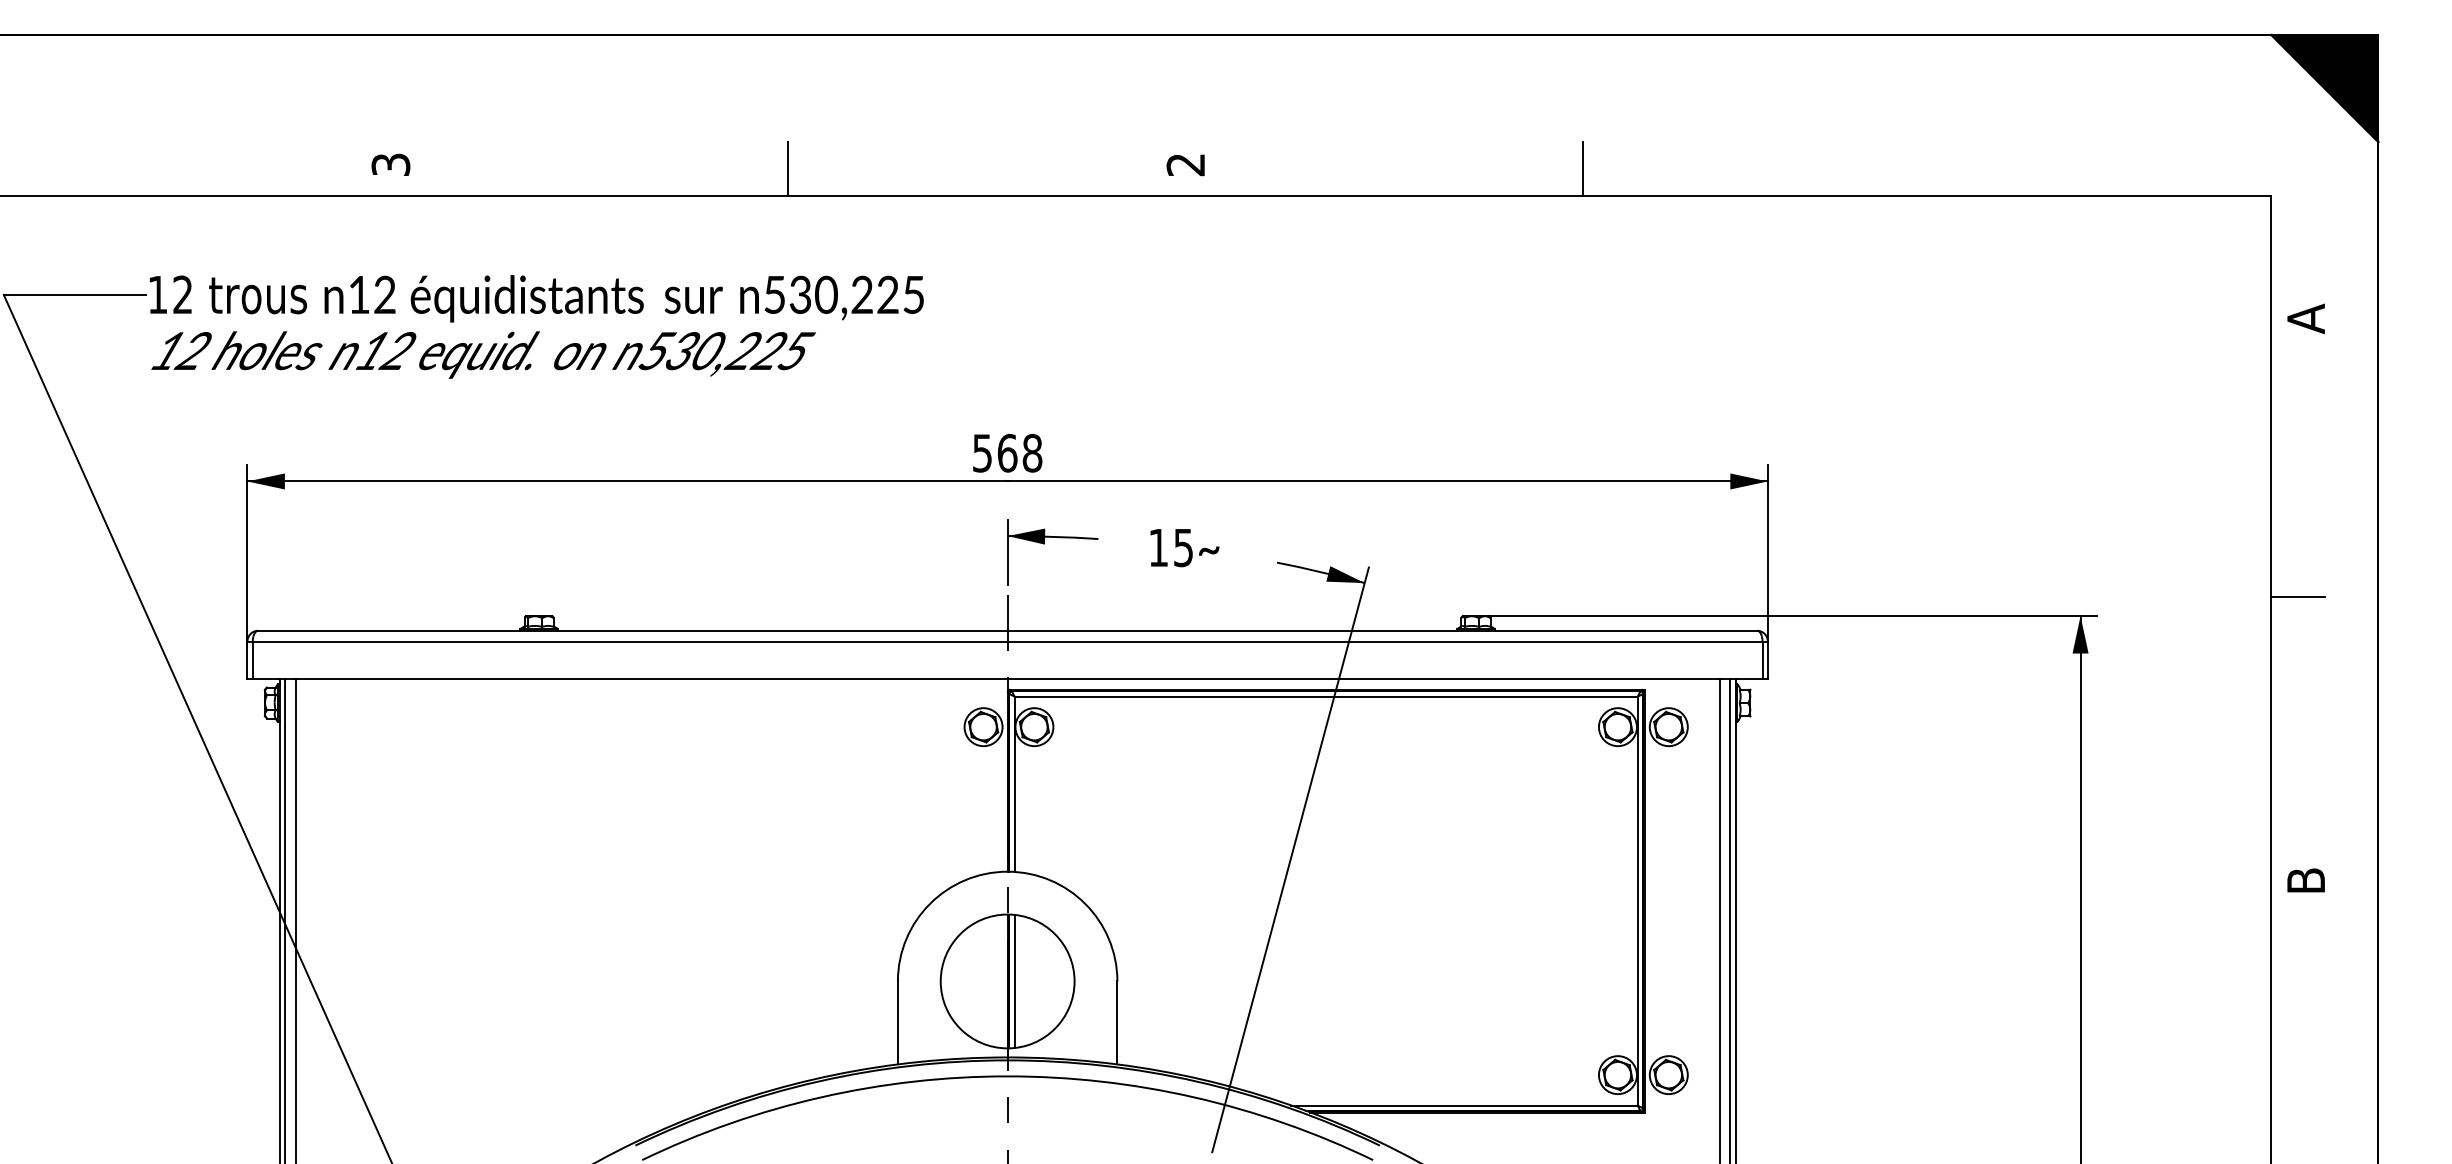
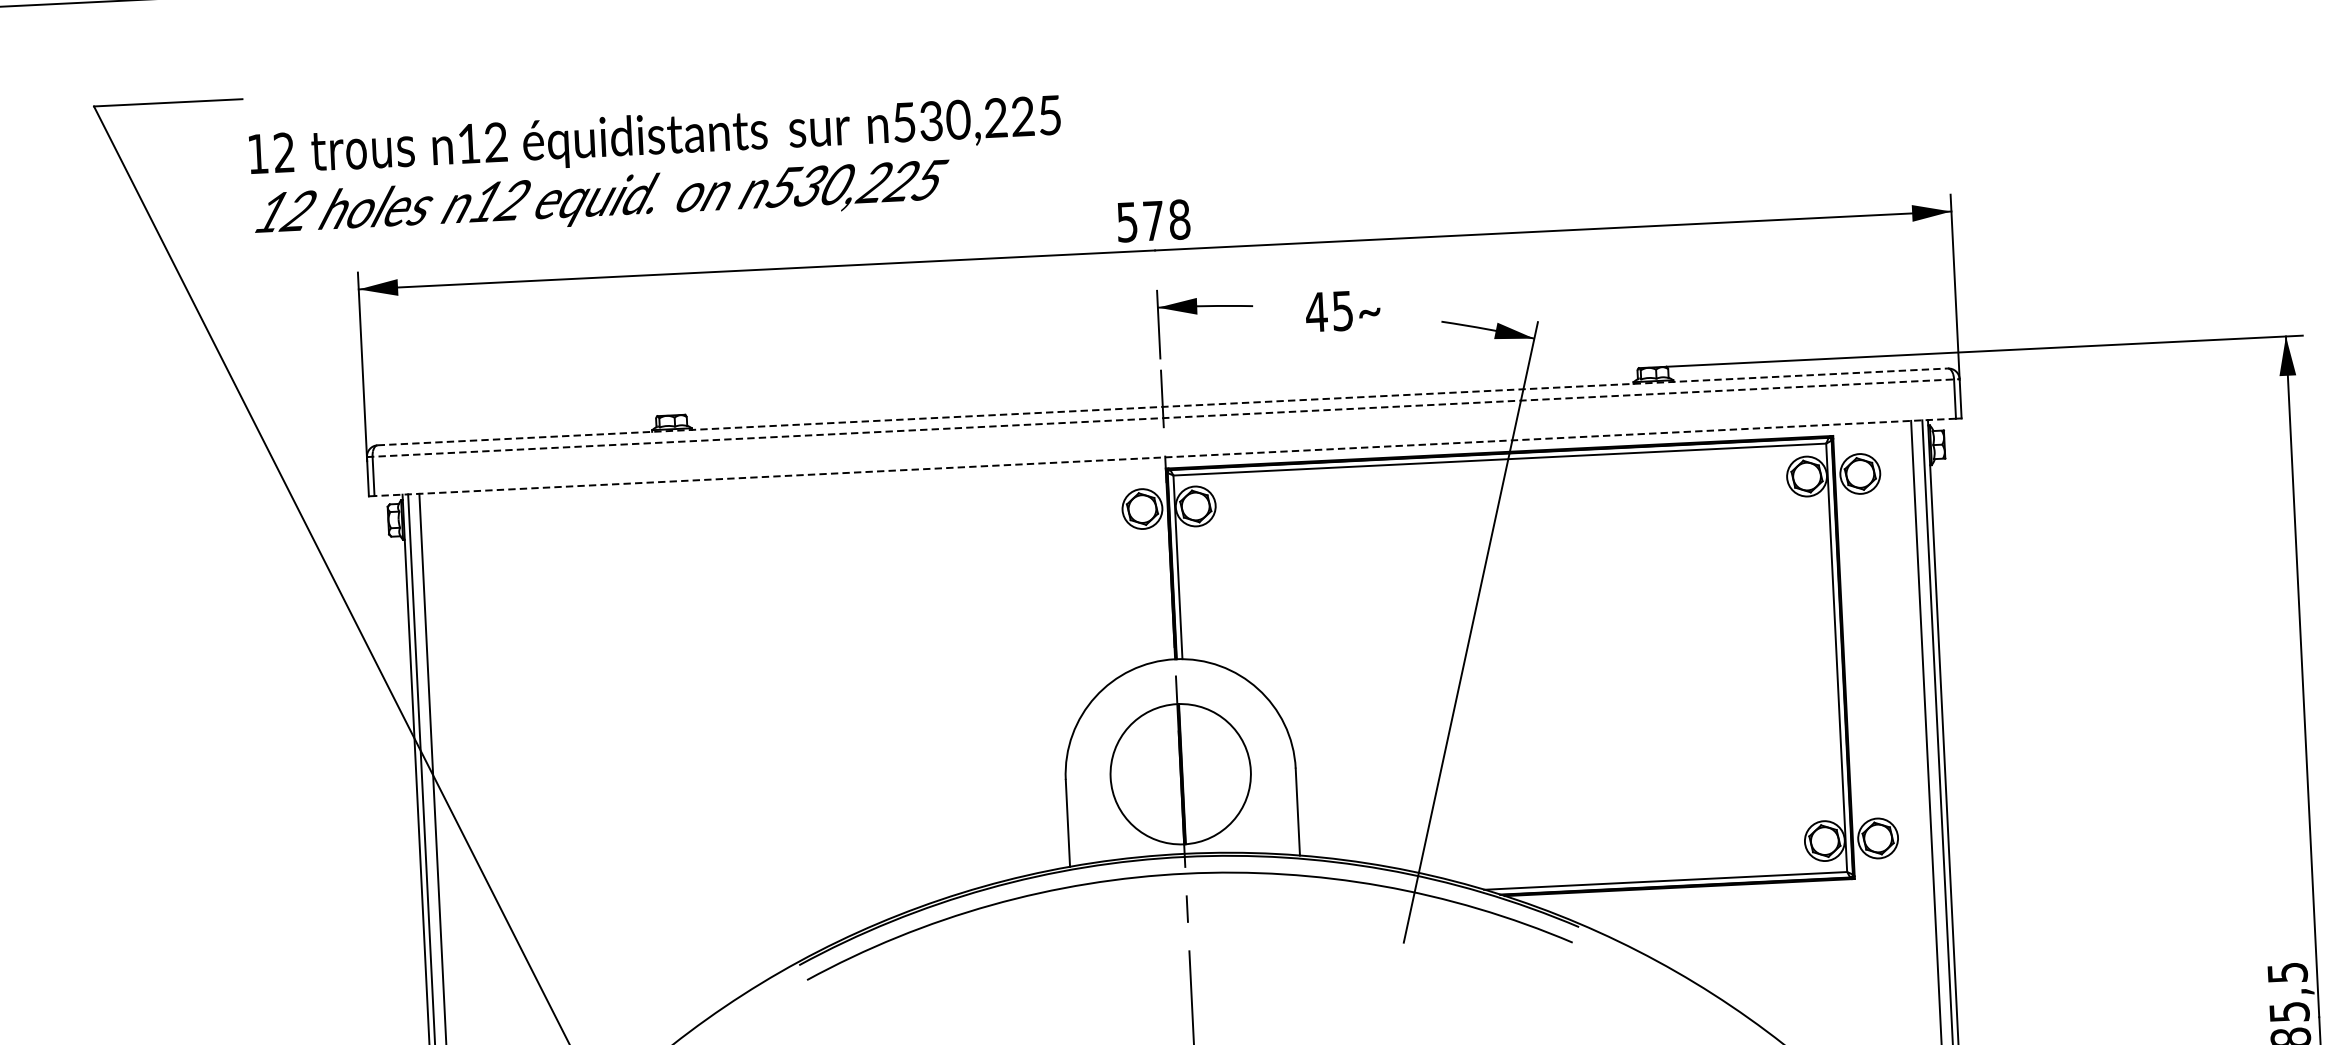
text: (536, 326) -> (656, 167), moved
text: (1007, 453) -> (1153, 221), 568 -> 578
text: (1158, 547) -> (1316, 311), 15 -> 45
line: (1008, 630) -> (1163, 406), solid -> dashed
line: (1008, 641) -> (1164, 418), solid -> dashed
line: (1007, 678) -> (1165, 456), solid -> dashed
line: (1014, 981) -> (1187, 773), removed

